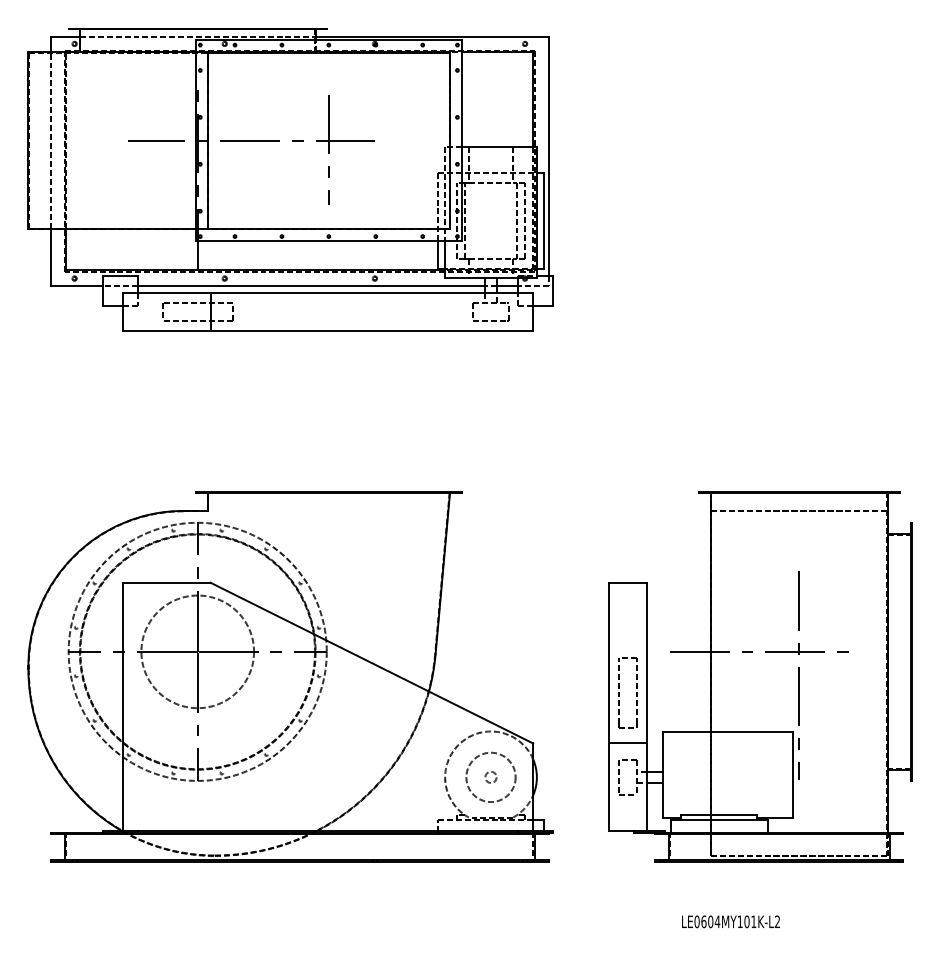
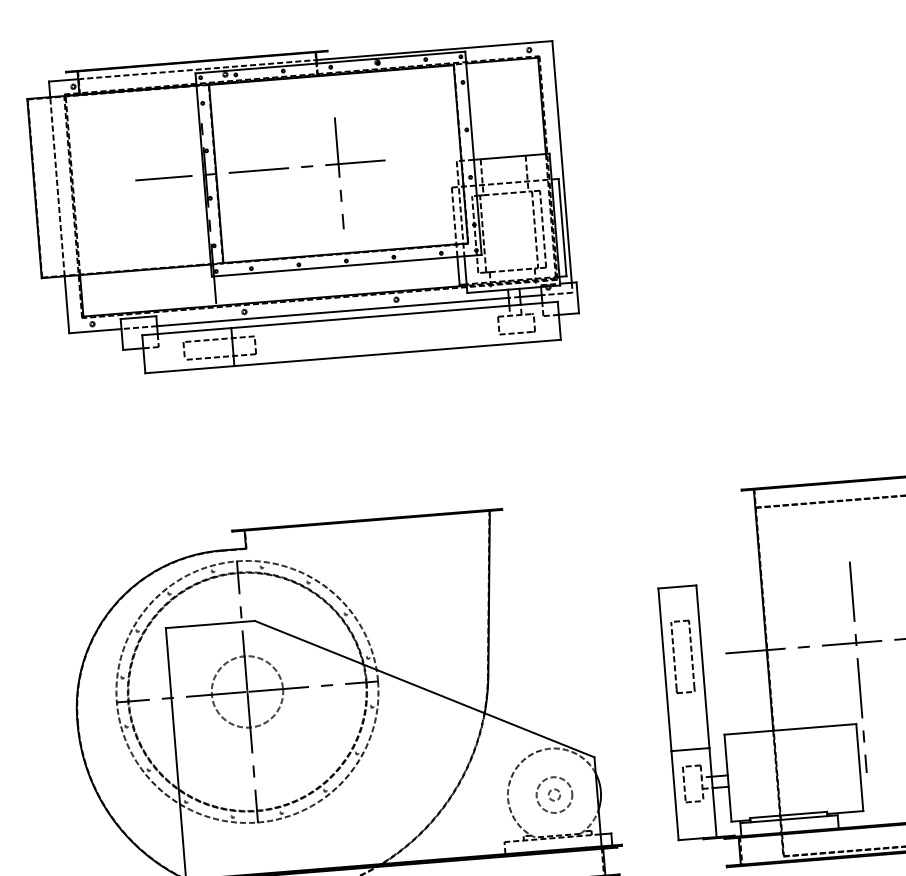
circle: (197, 651) -> (247, 691), size x0.62
part: (619, 692) -> (674, 657), moved
circle: (490, 776) -> (553, 794), size x0.71

